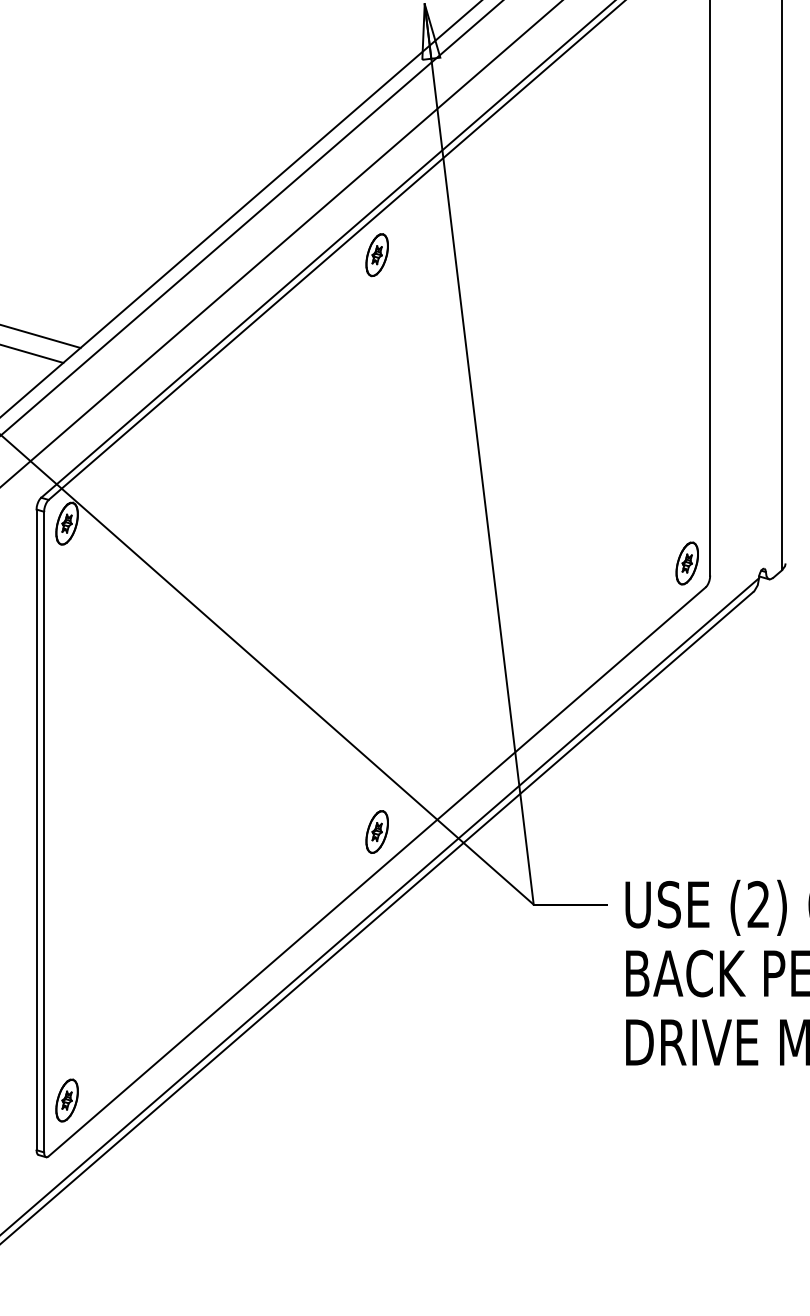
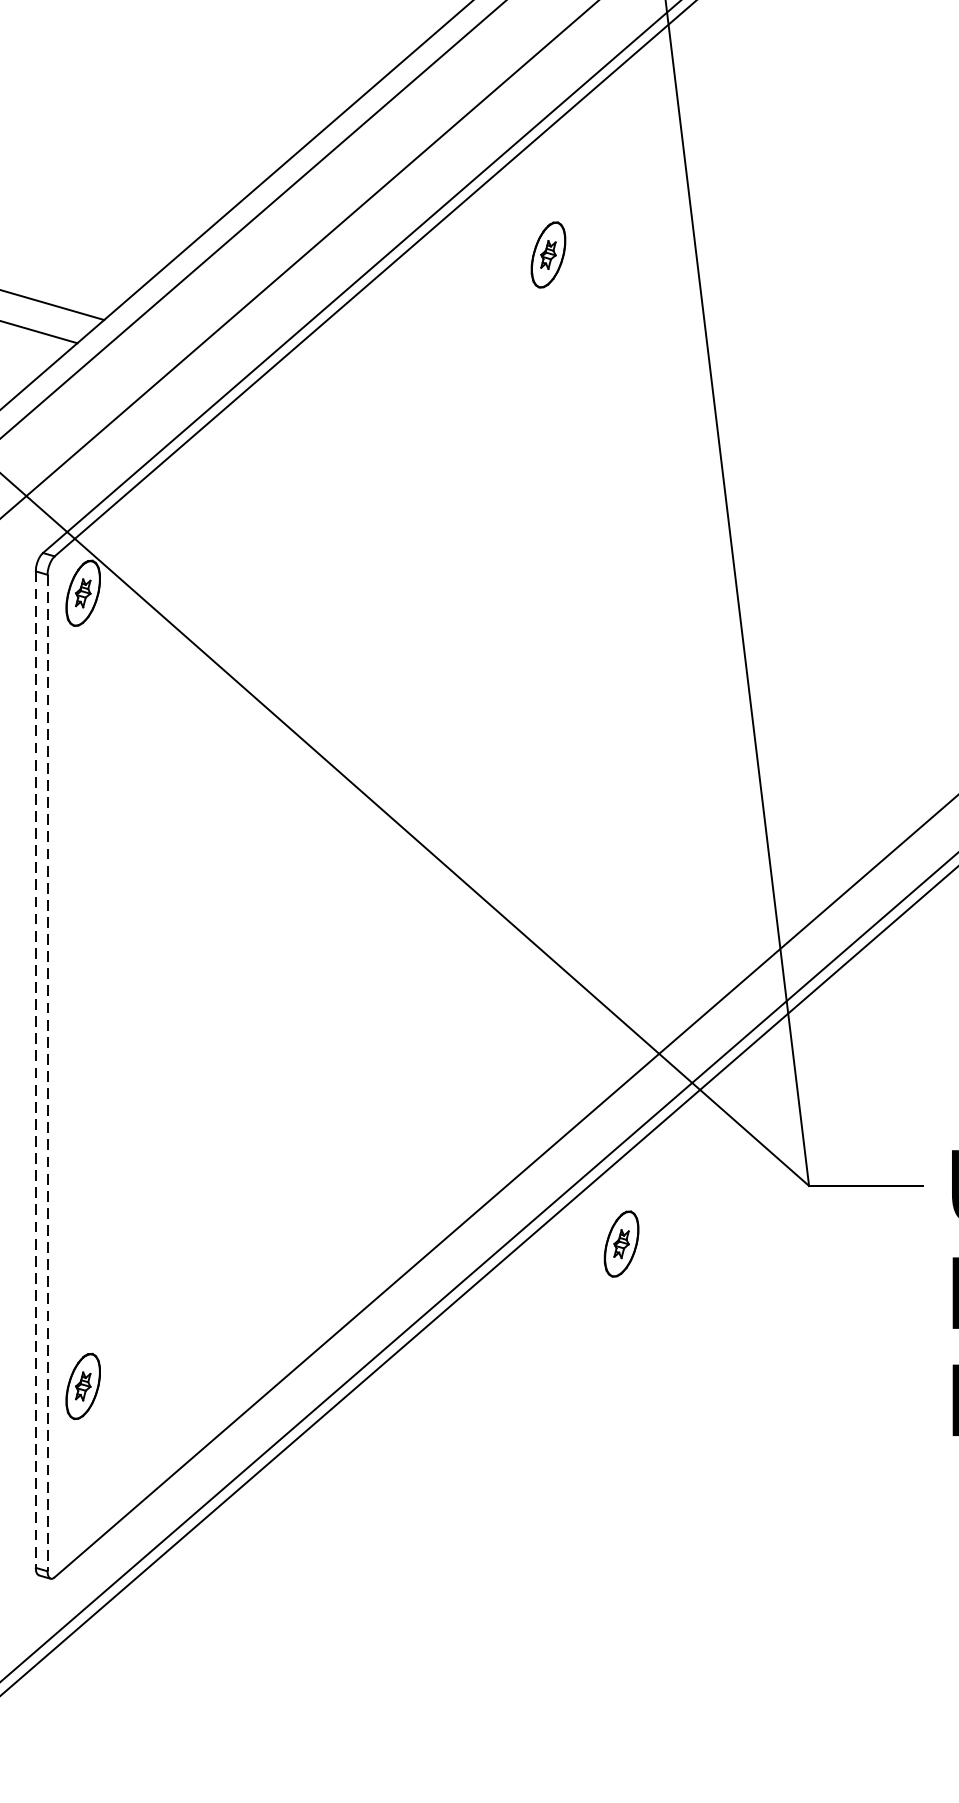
part: (376, 255) -> (547, 255), moved
line: (36, 830) -> (35, 1070), solid -> dashed
part: (376, 831) -> (620, 1243), moved
line: (44, 832) -> (48, 1073), solid -> dashed
part: (66, 1100) -> (82, 1386), moved

